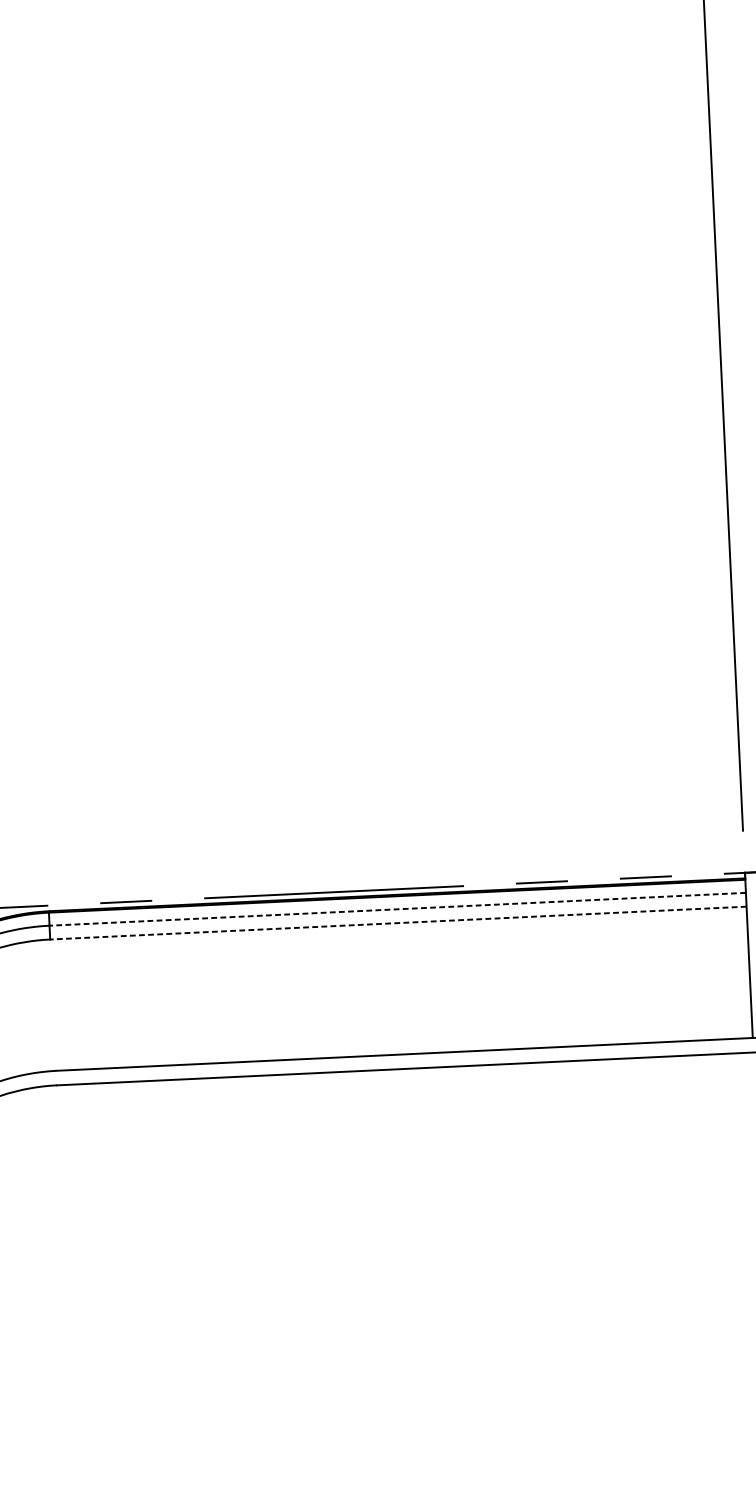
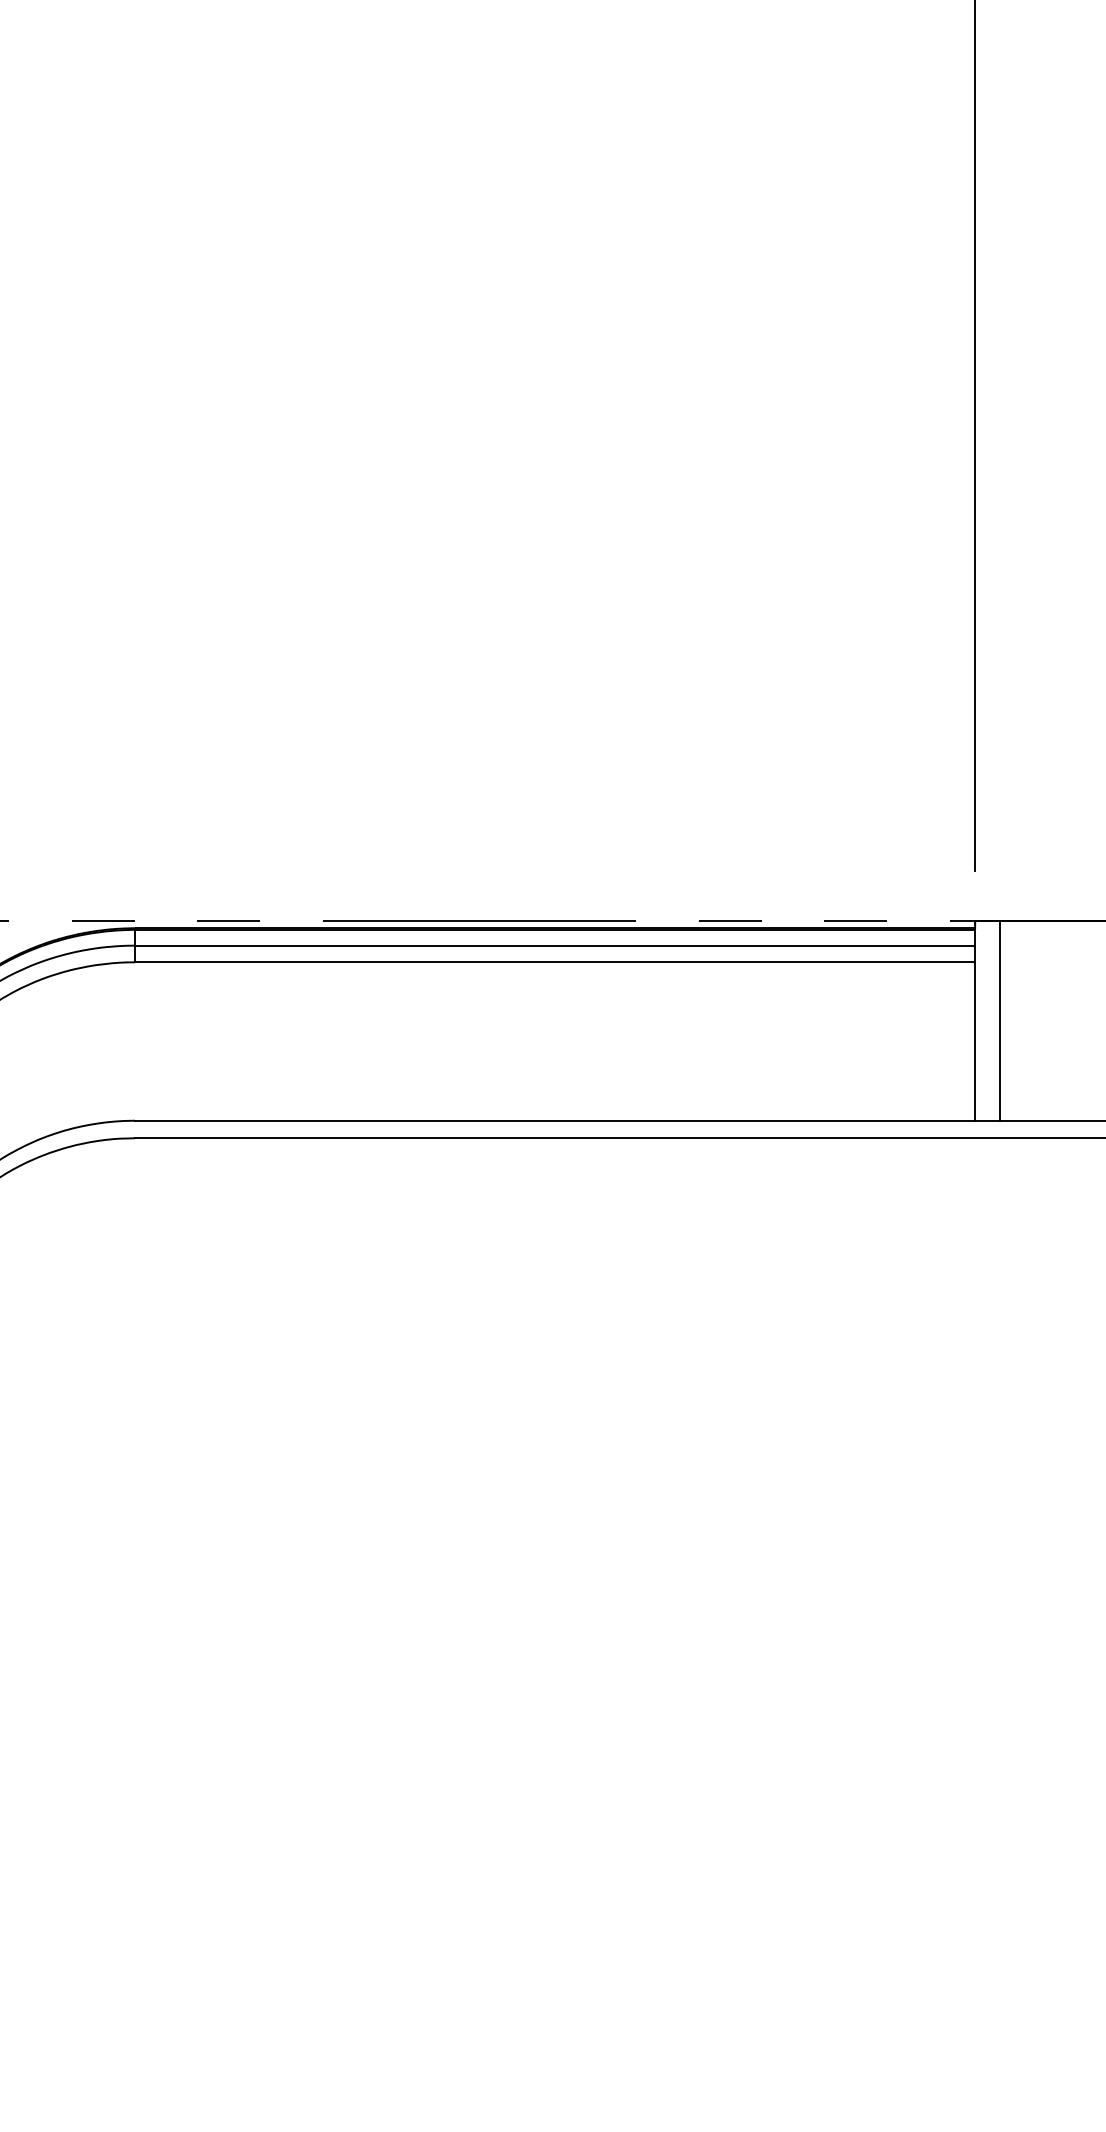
line: (397, 909) -> (554, 945), dashed -> solid
line: (397, 923) -> (554, 962), dashed -> solid

